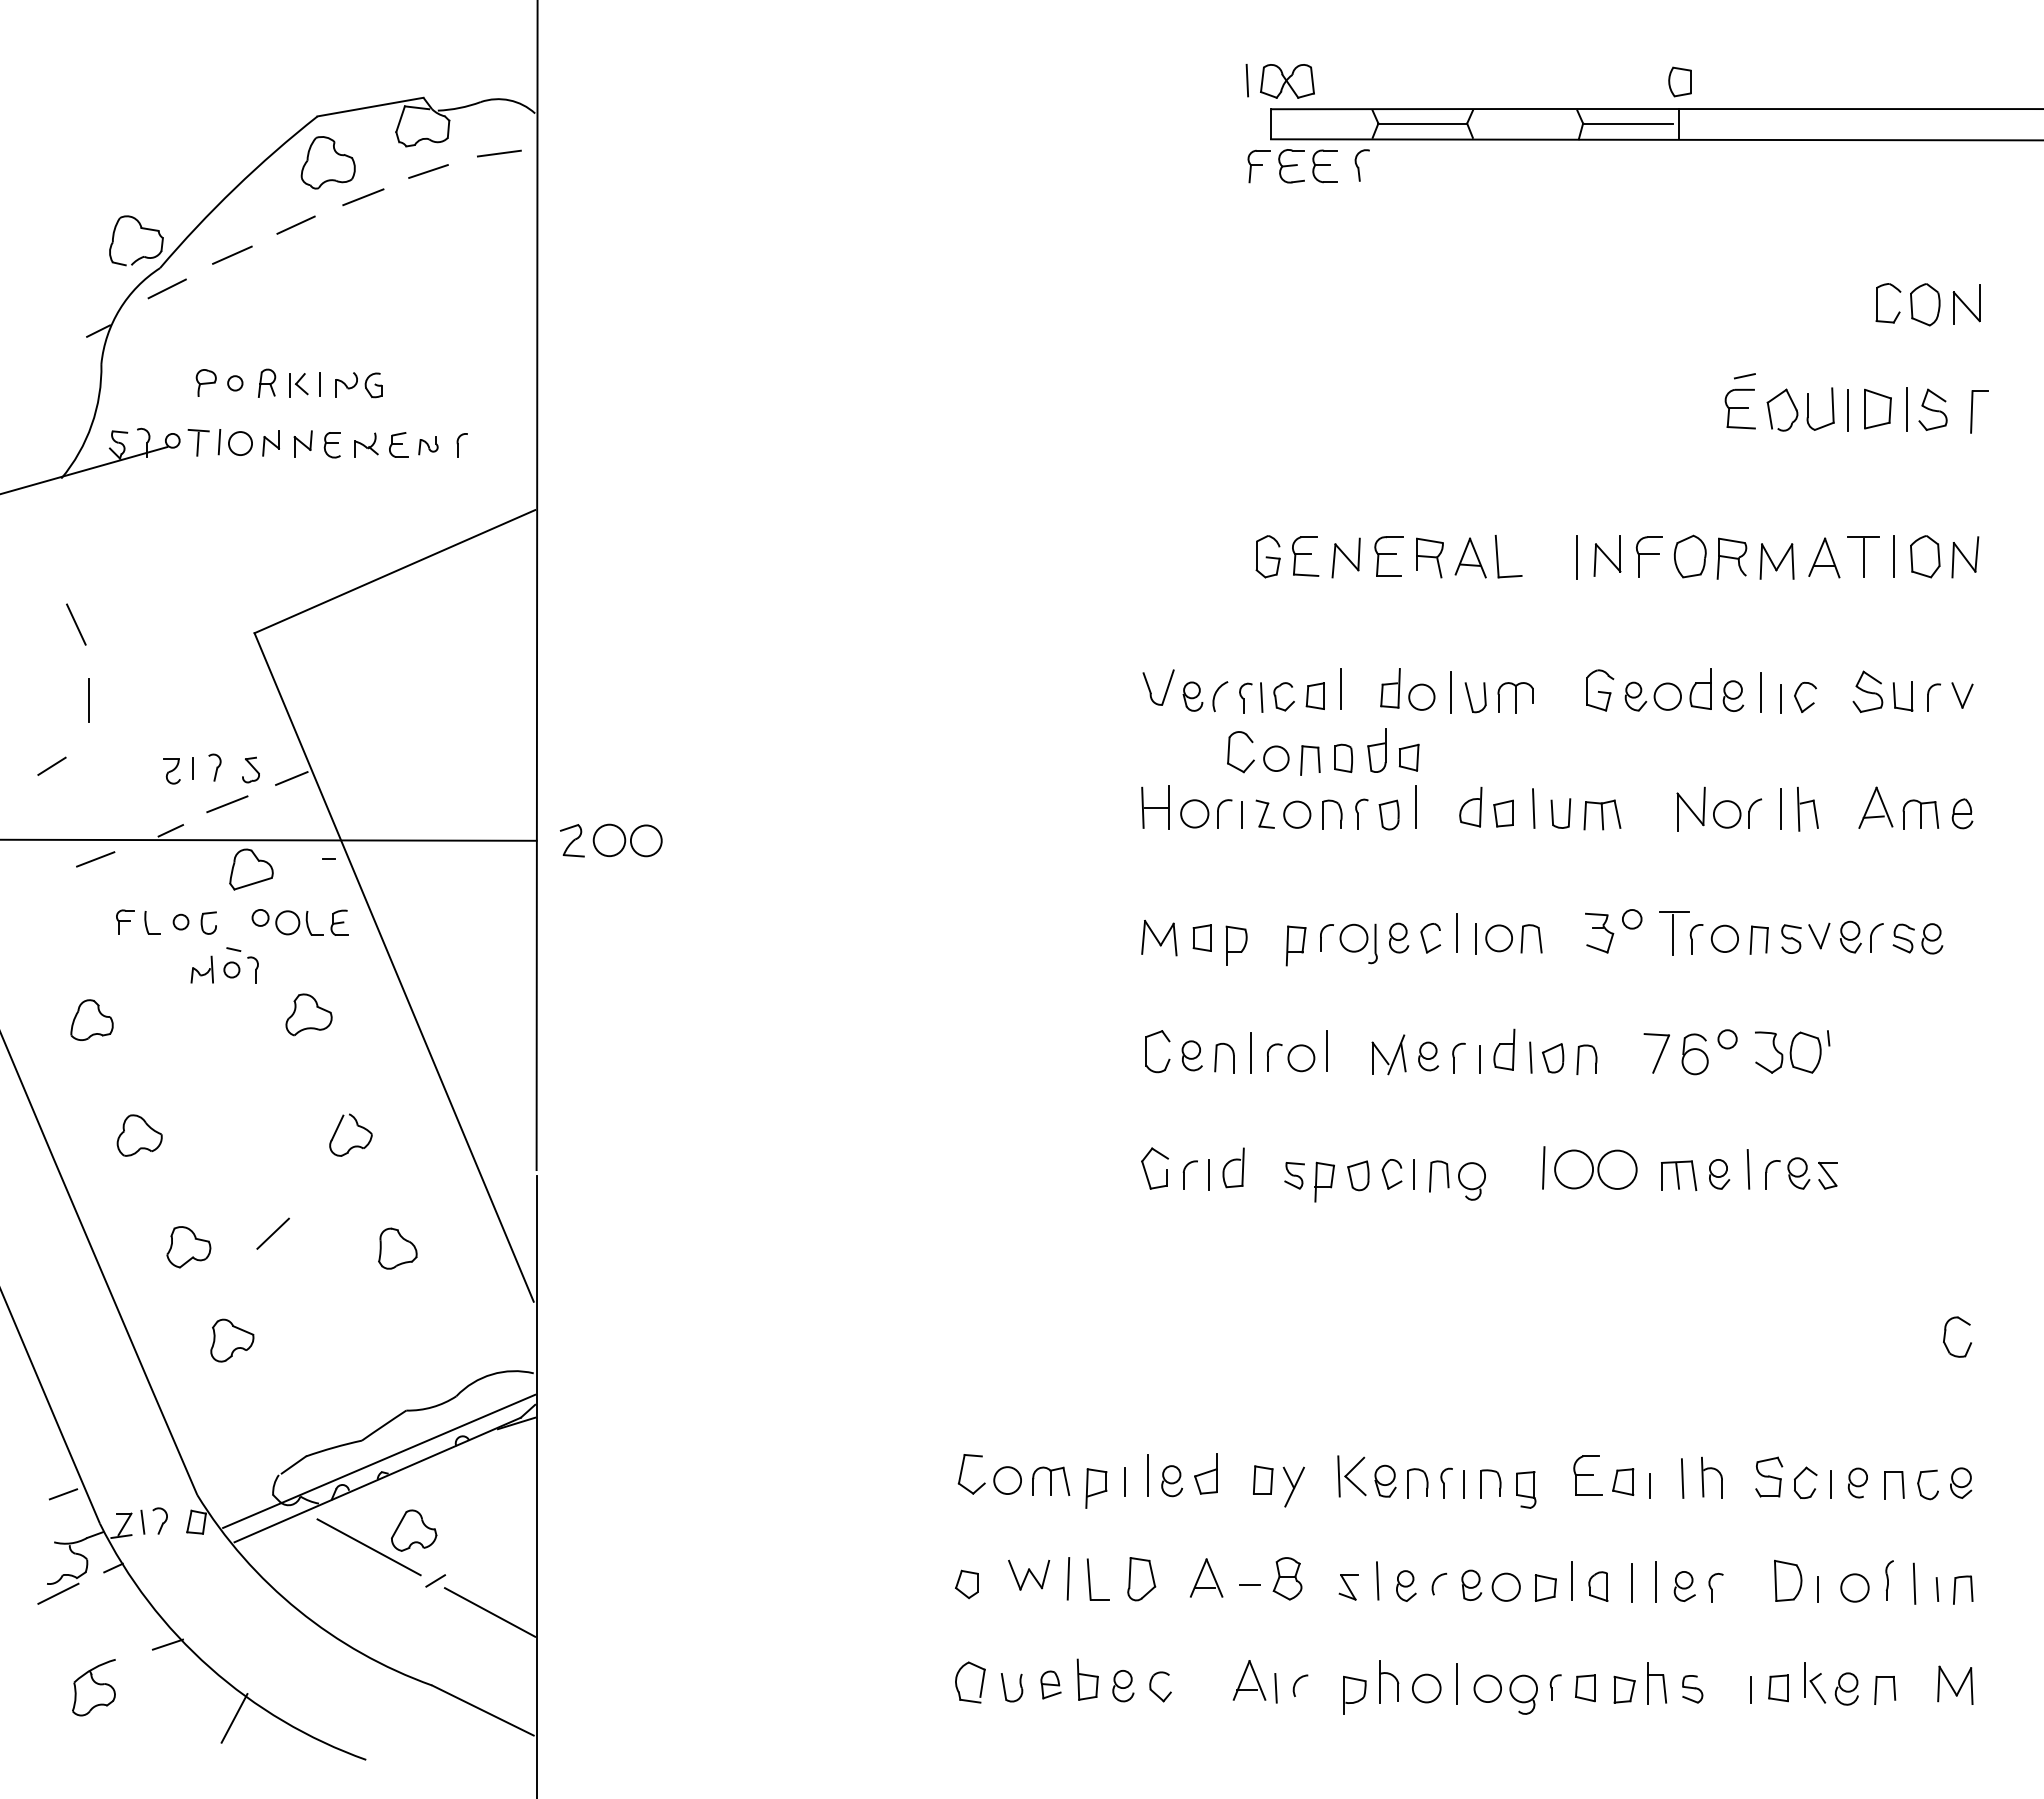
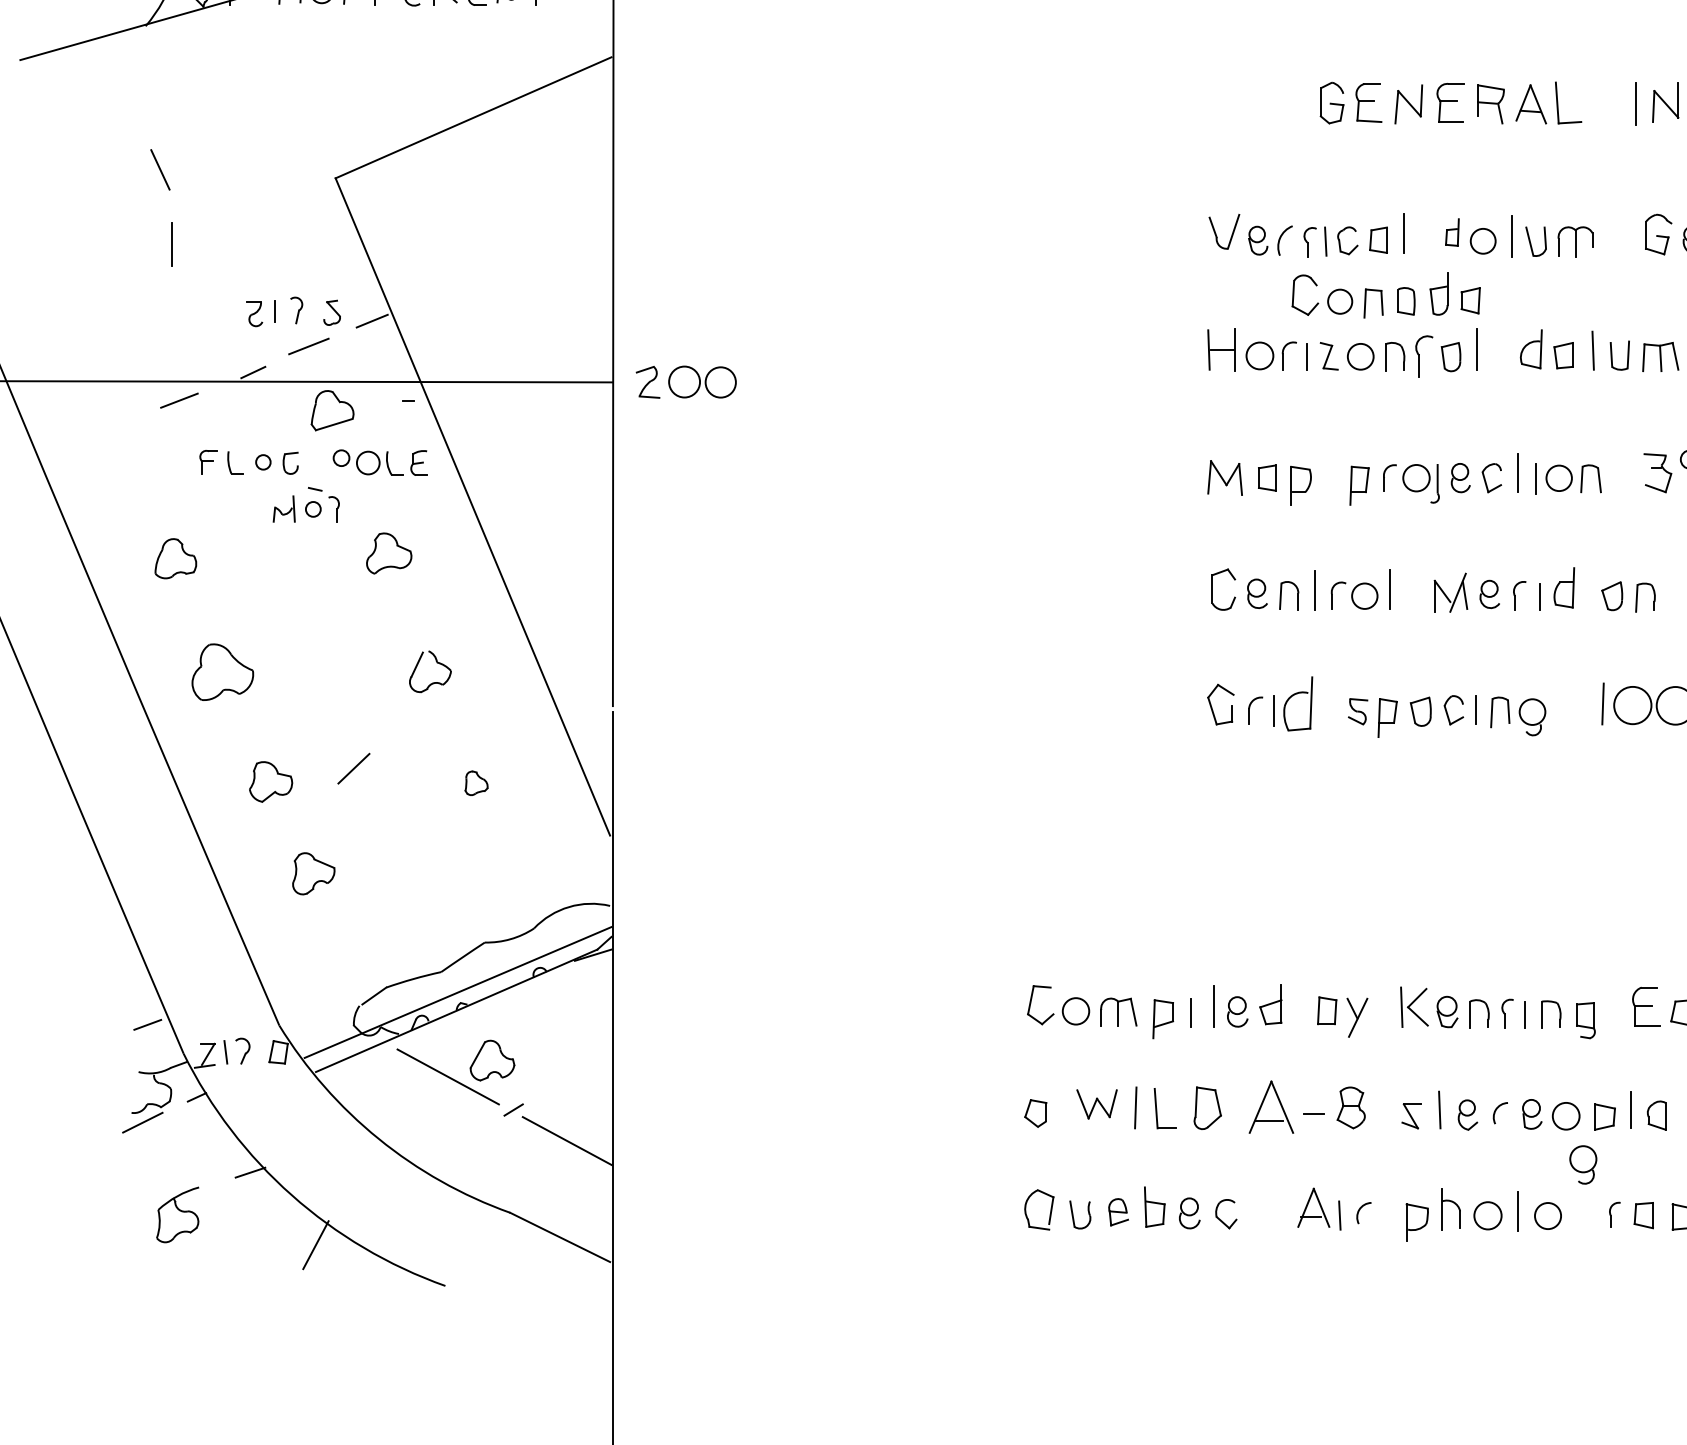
part: (1390, 688) -> (1452, 232), size x0.7
line: (51, 765) -> (136, 308), removed
part: (1361, 813) -> (1423, 355), size x1.4
line: (1530, 1057) -> (1590, 595), removed
part: (139, 1135) -> (222, 672), size x1.4
part: (1233, 1167) -> (1298, 703), size x1.4
part: (397, 1248) -> (476, 783), size x0.6
part: (1206, 1577) -> (1271, 1106), size x1.4
part: (1523, 1694) -> (1583, 1164), moved

